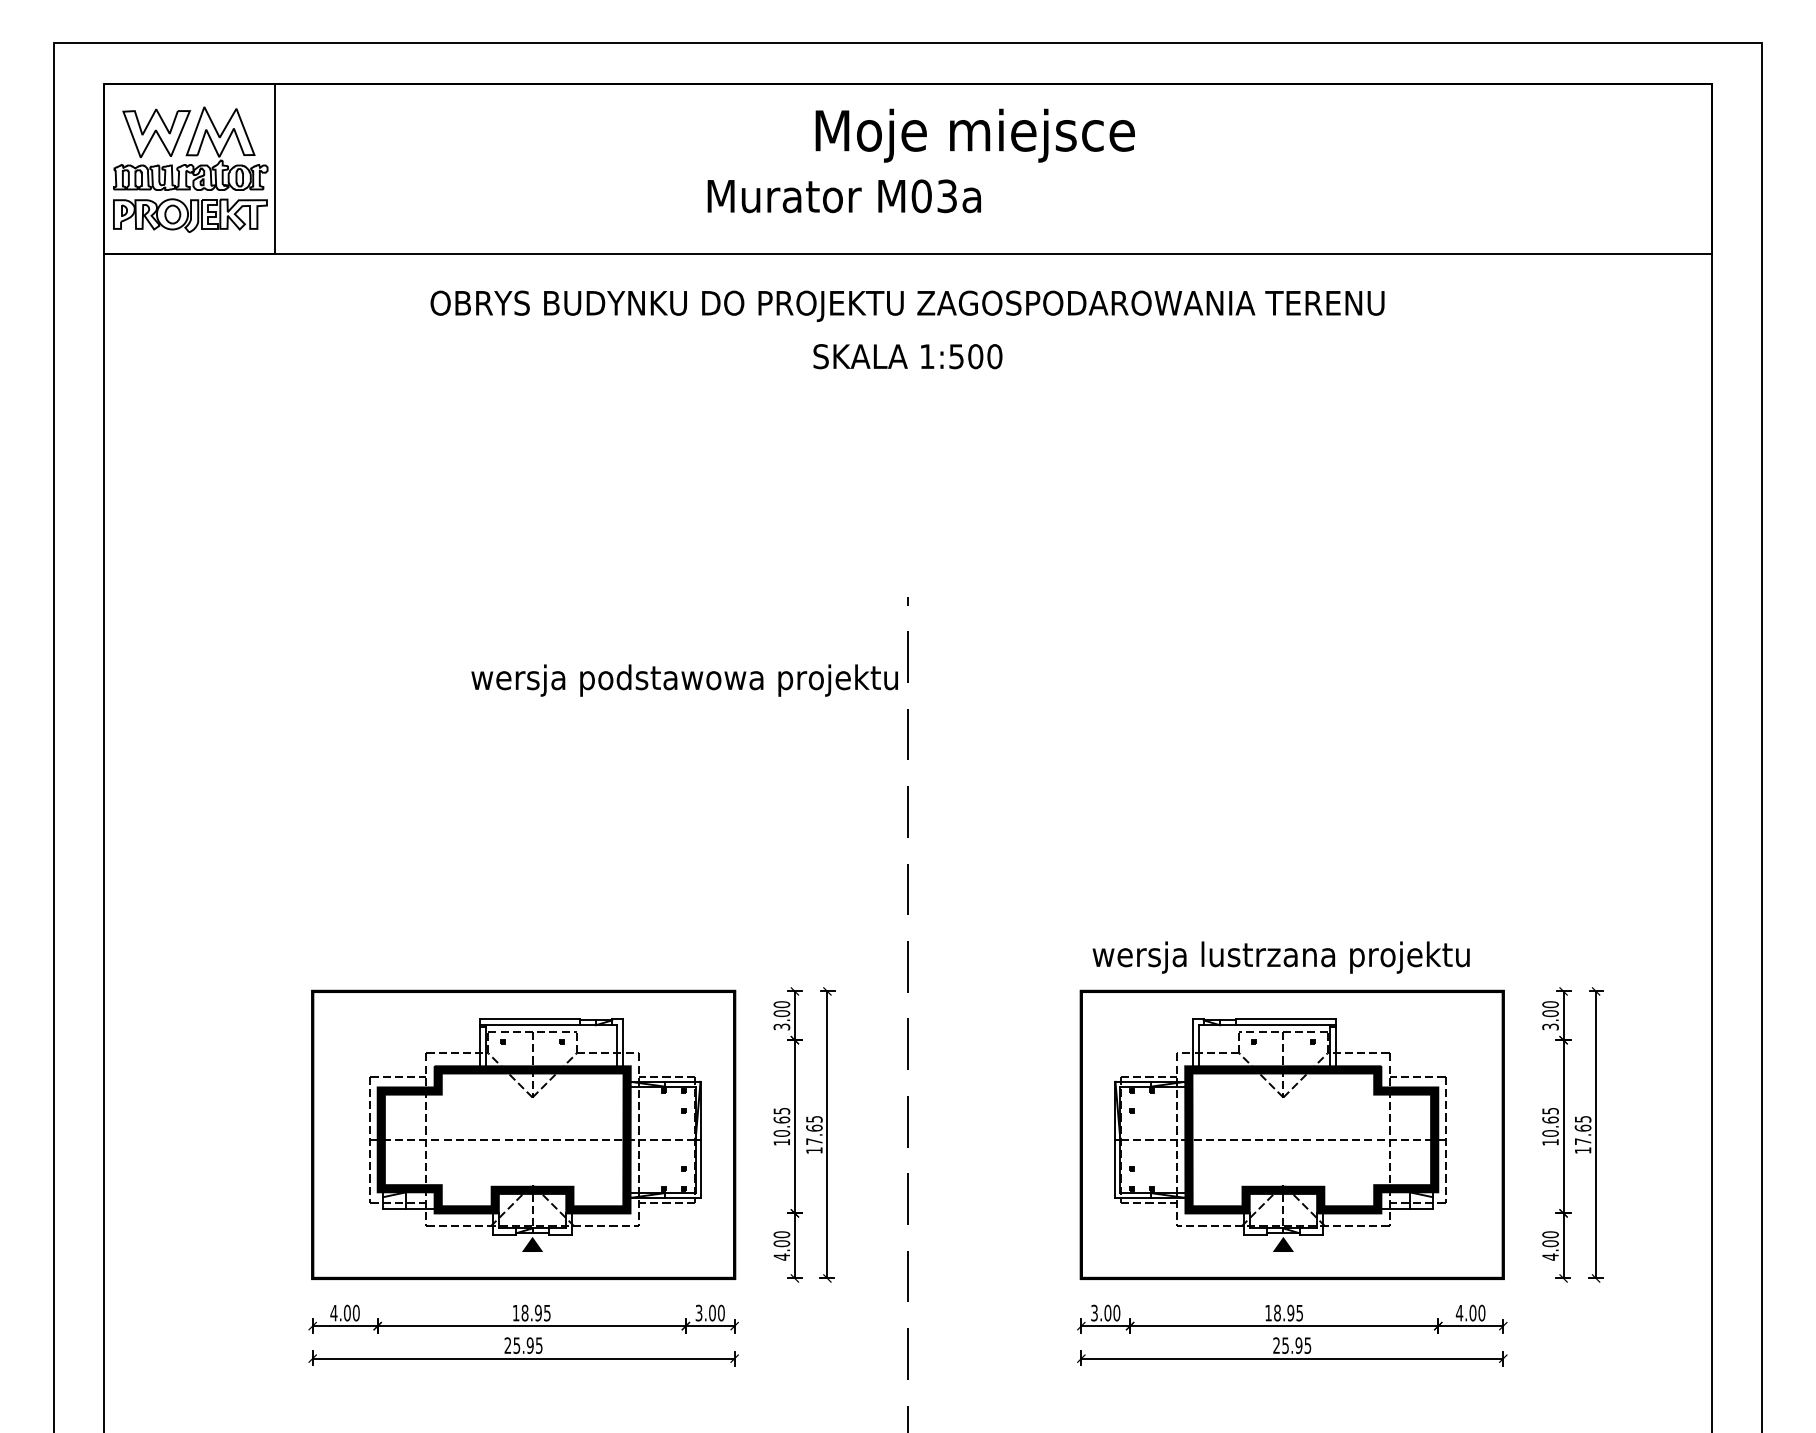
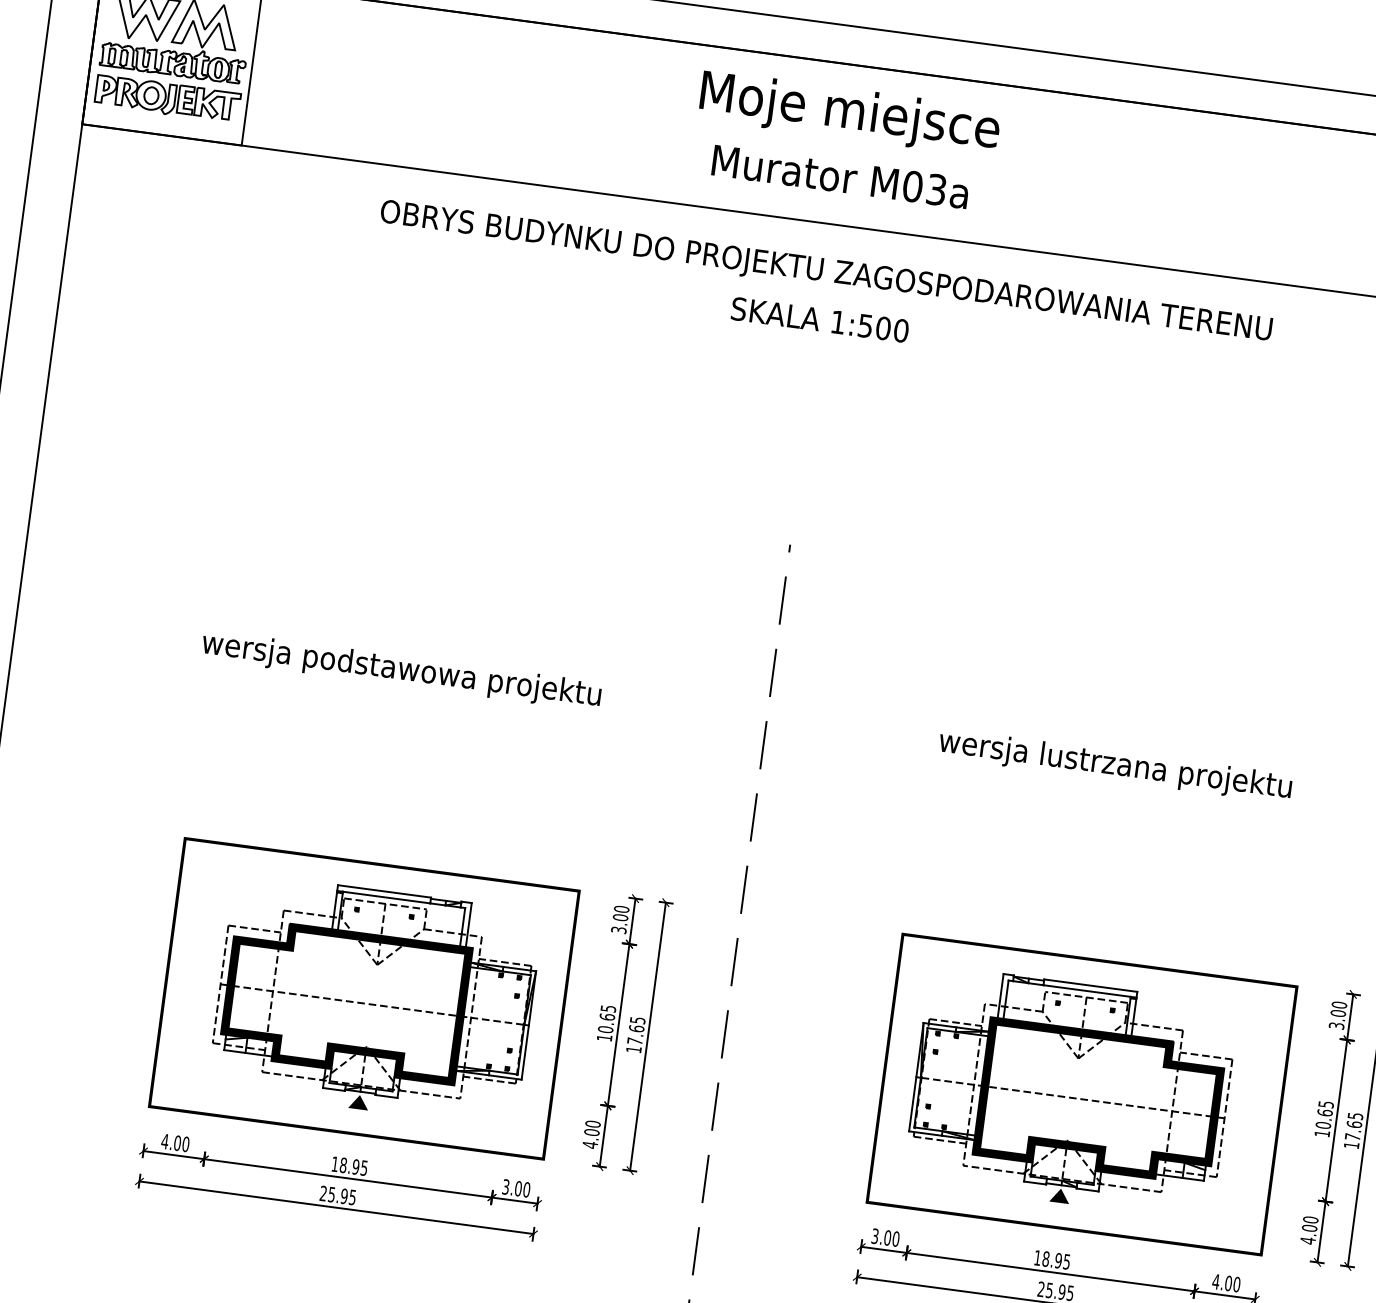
text: (974, 135) -> (849, 113), moved
text: (843, 196) -> (839, 177), moved
text: (684, 680) -> (401, 670), moved
text: (1280, 957) -> (1114, 765), moved

